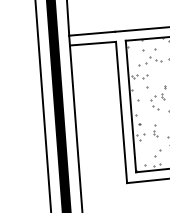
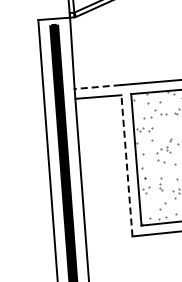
line: (92, 34) -> (97, 87), solid -> dashed
line: (121, 112) -> (126, 165), solid -> dashed

